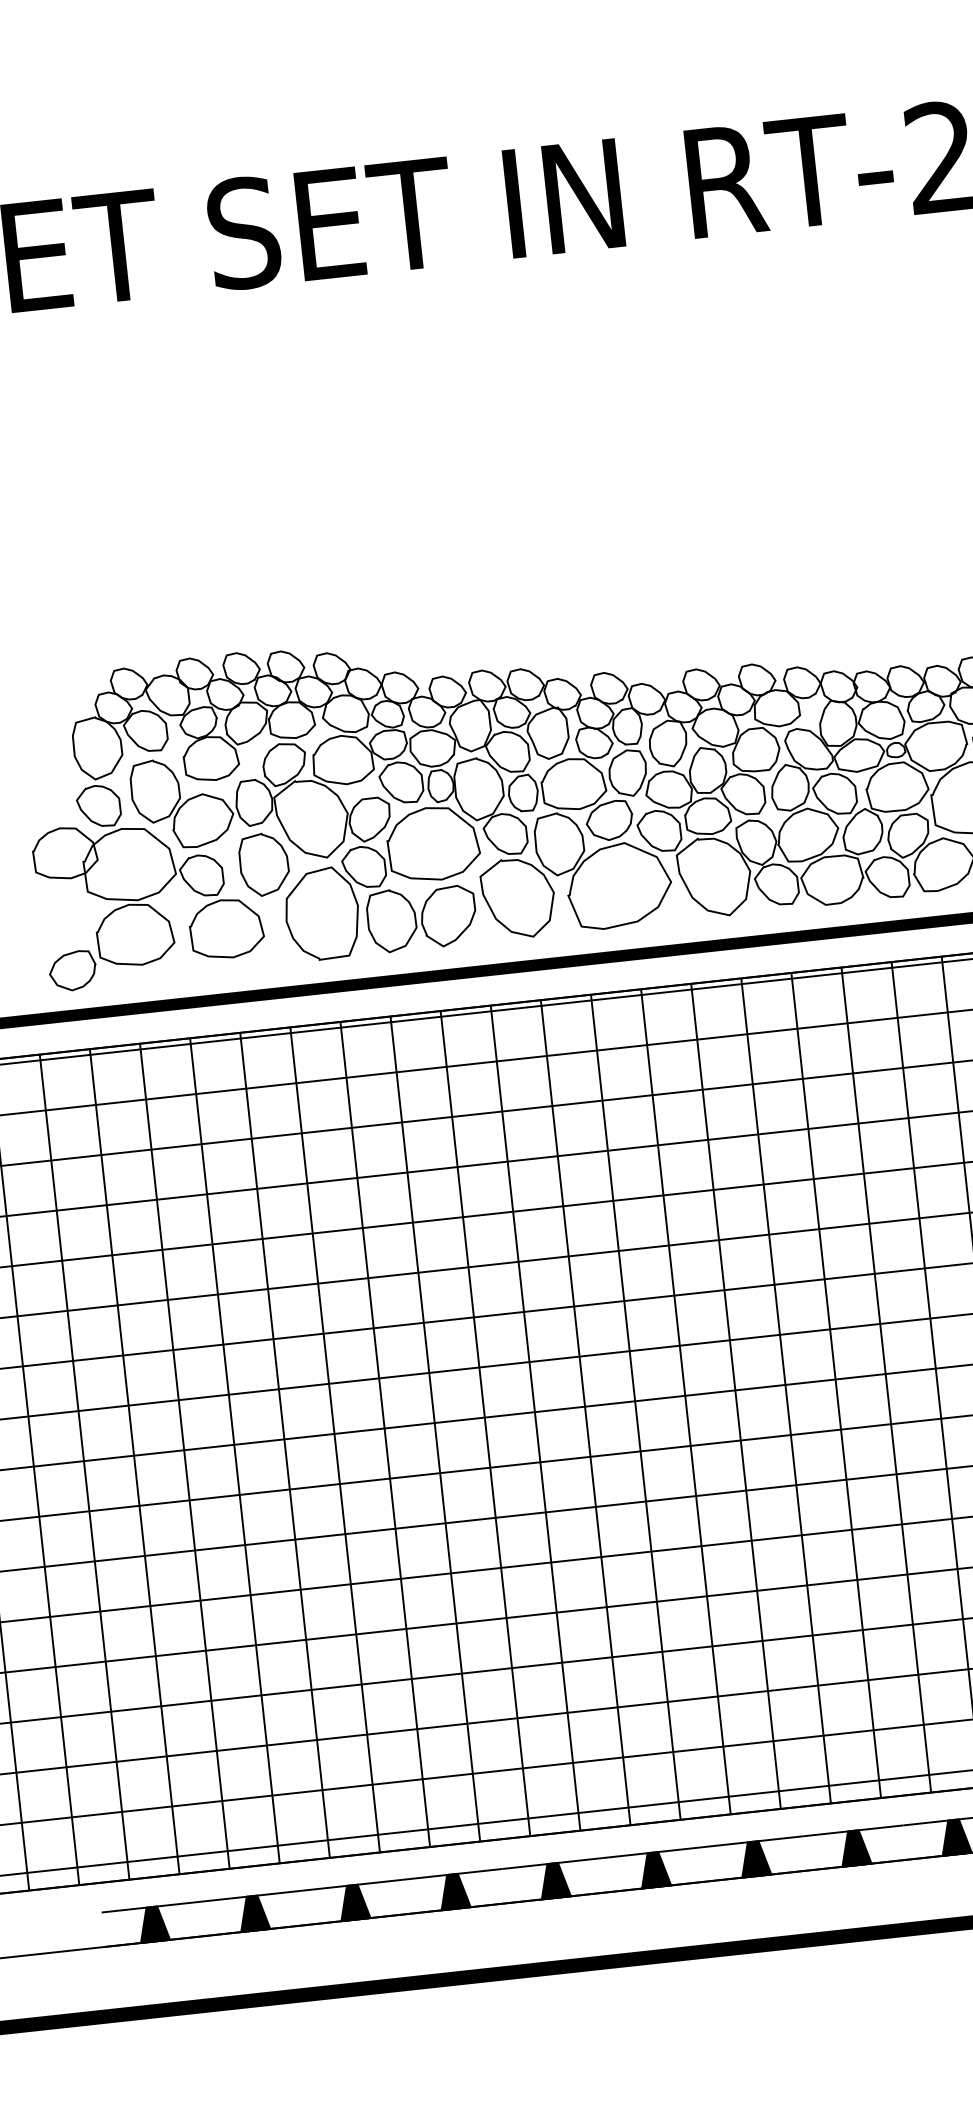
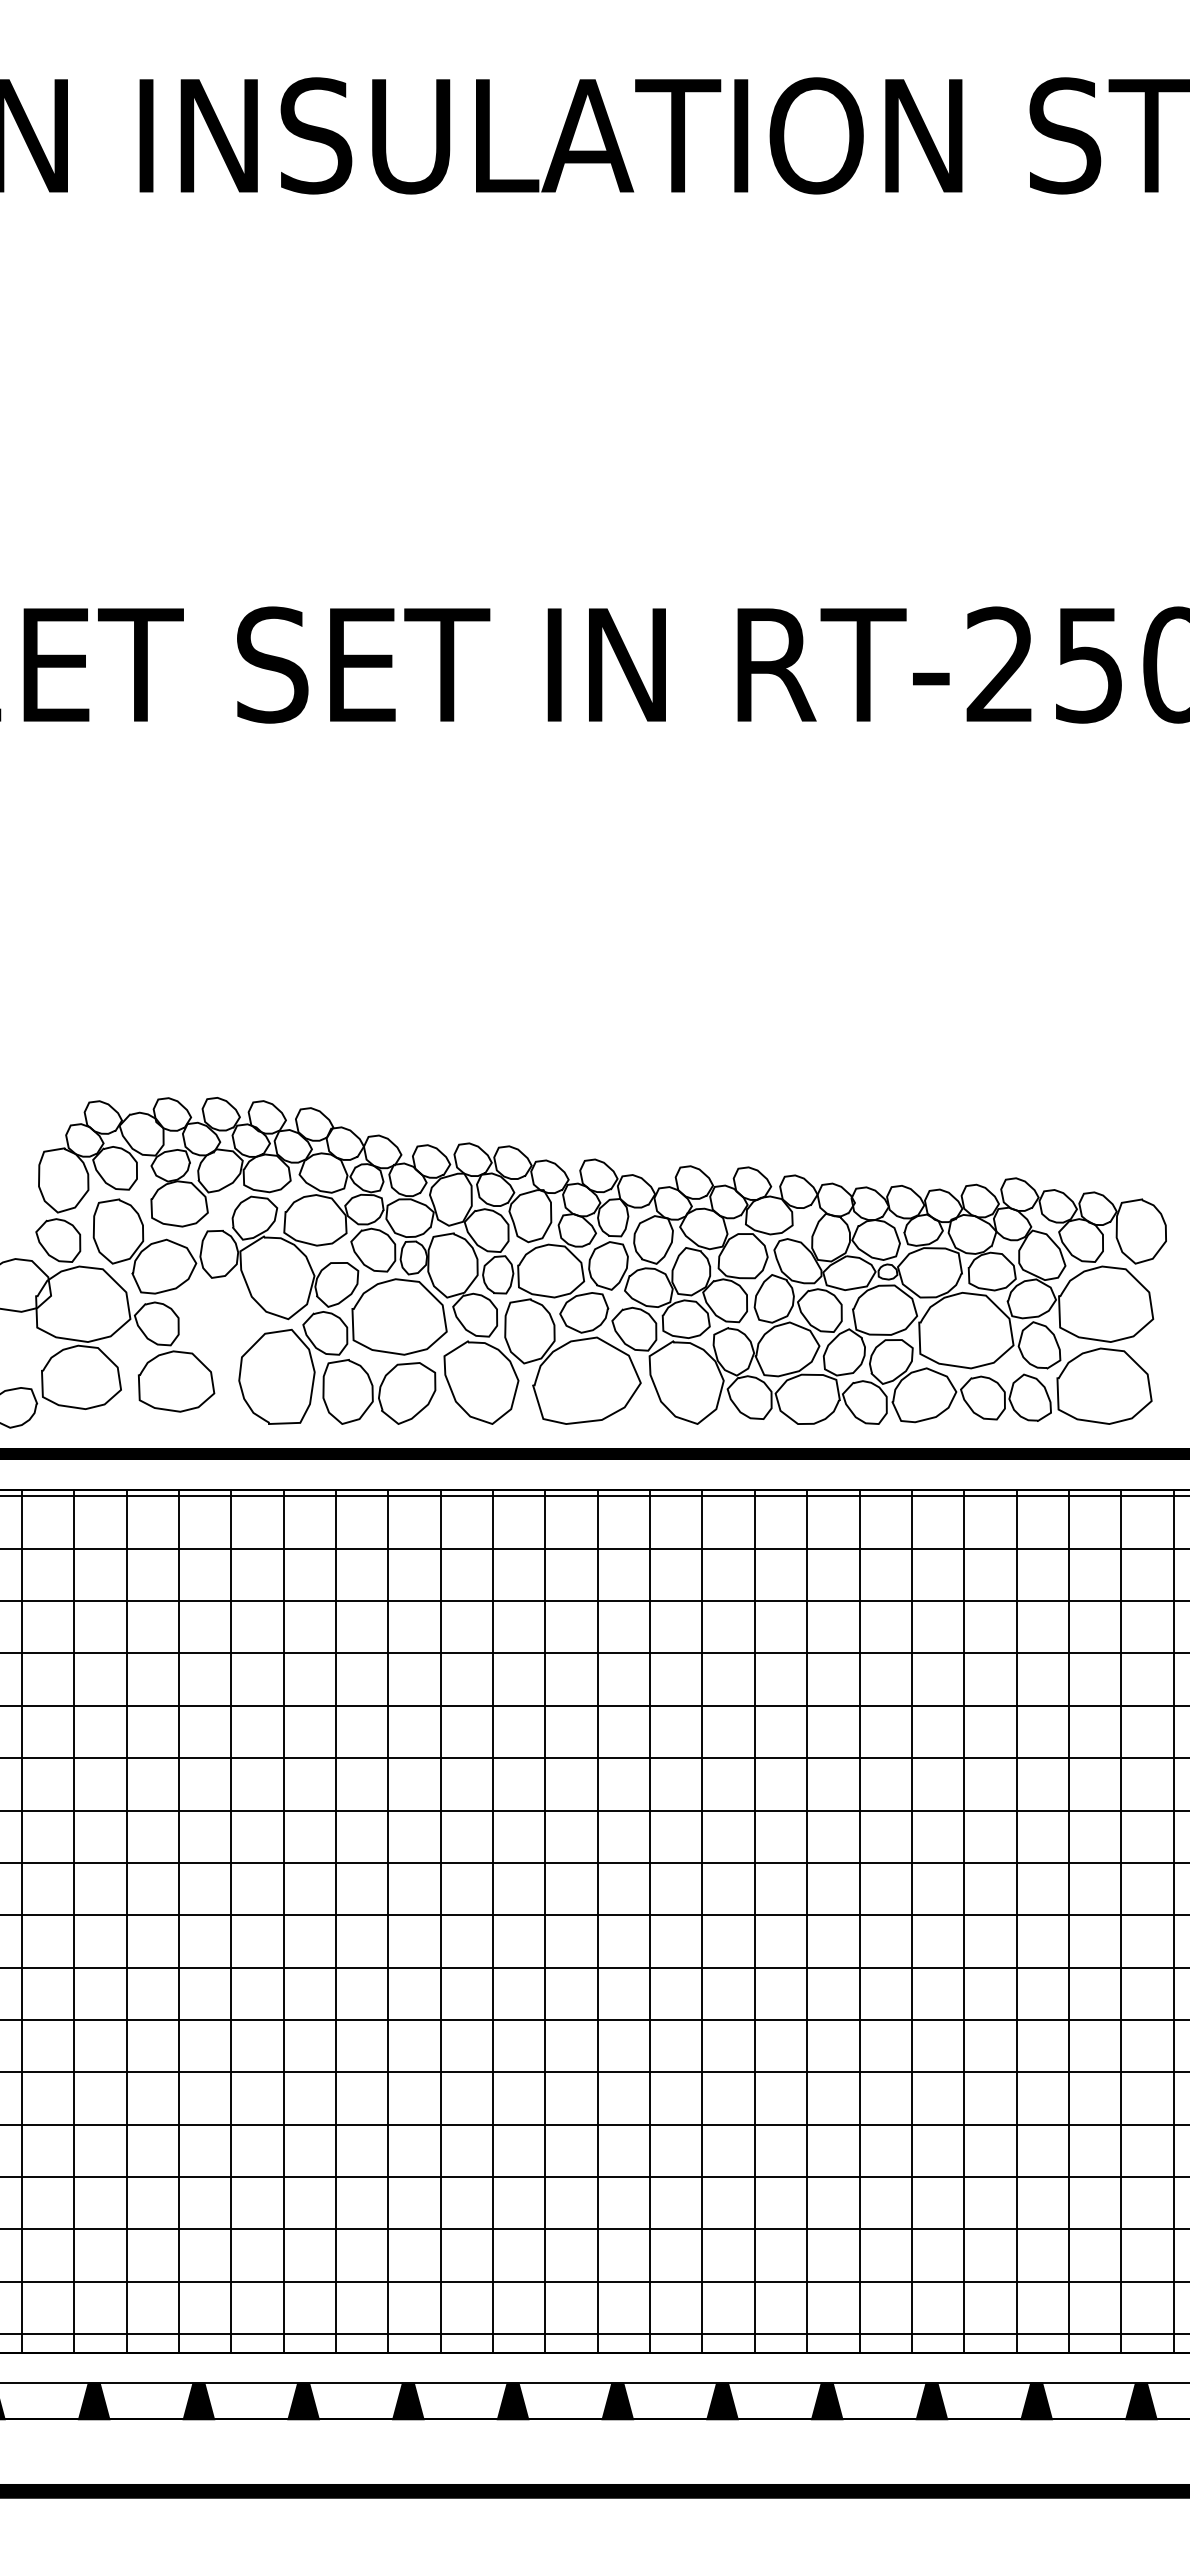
curve: (284, 853) -> (244, 1310), removed

